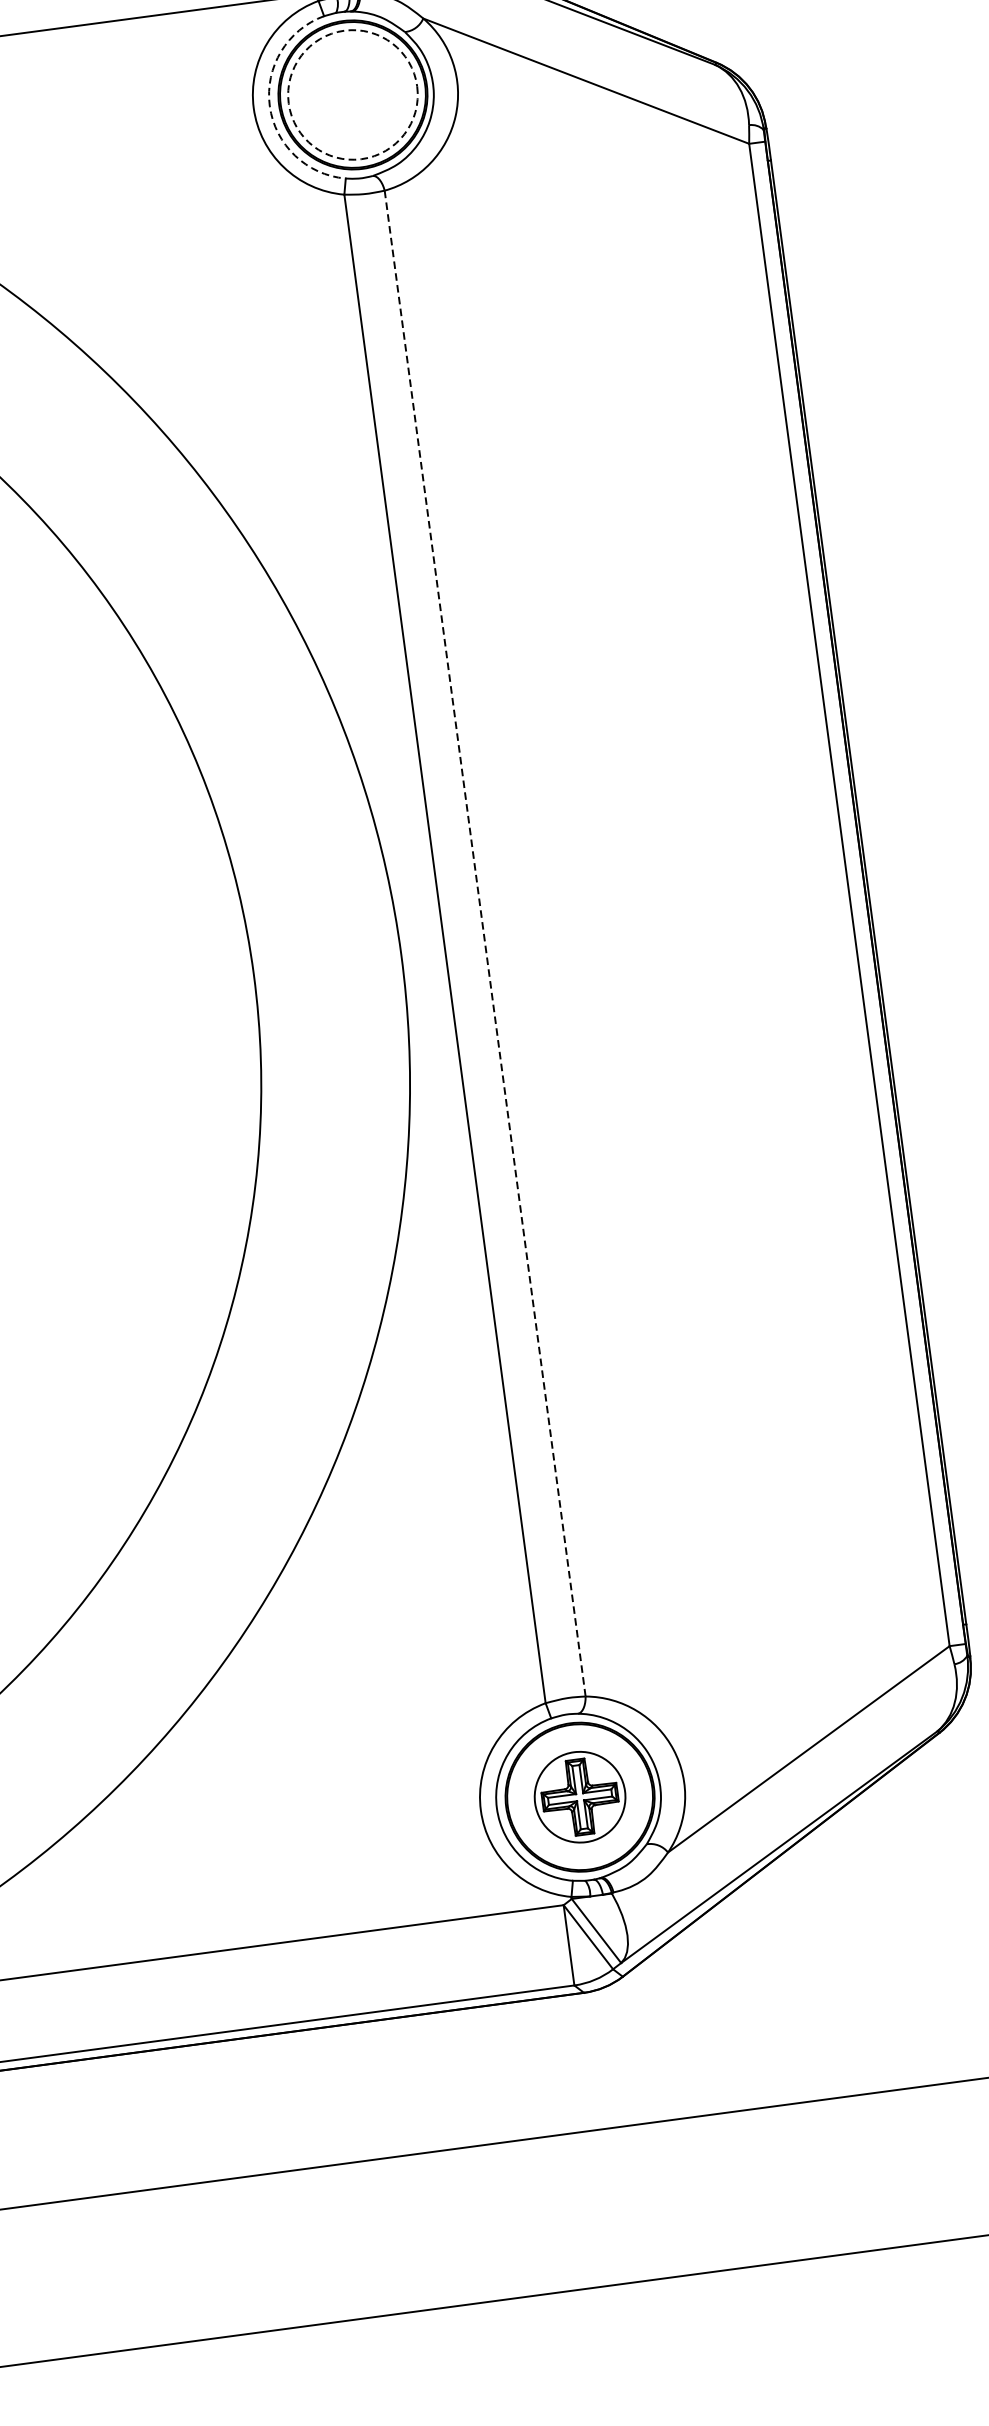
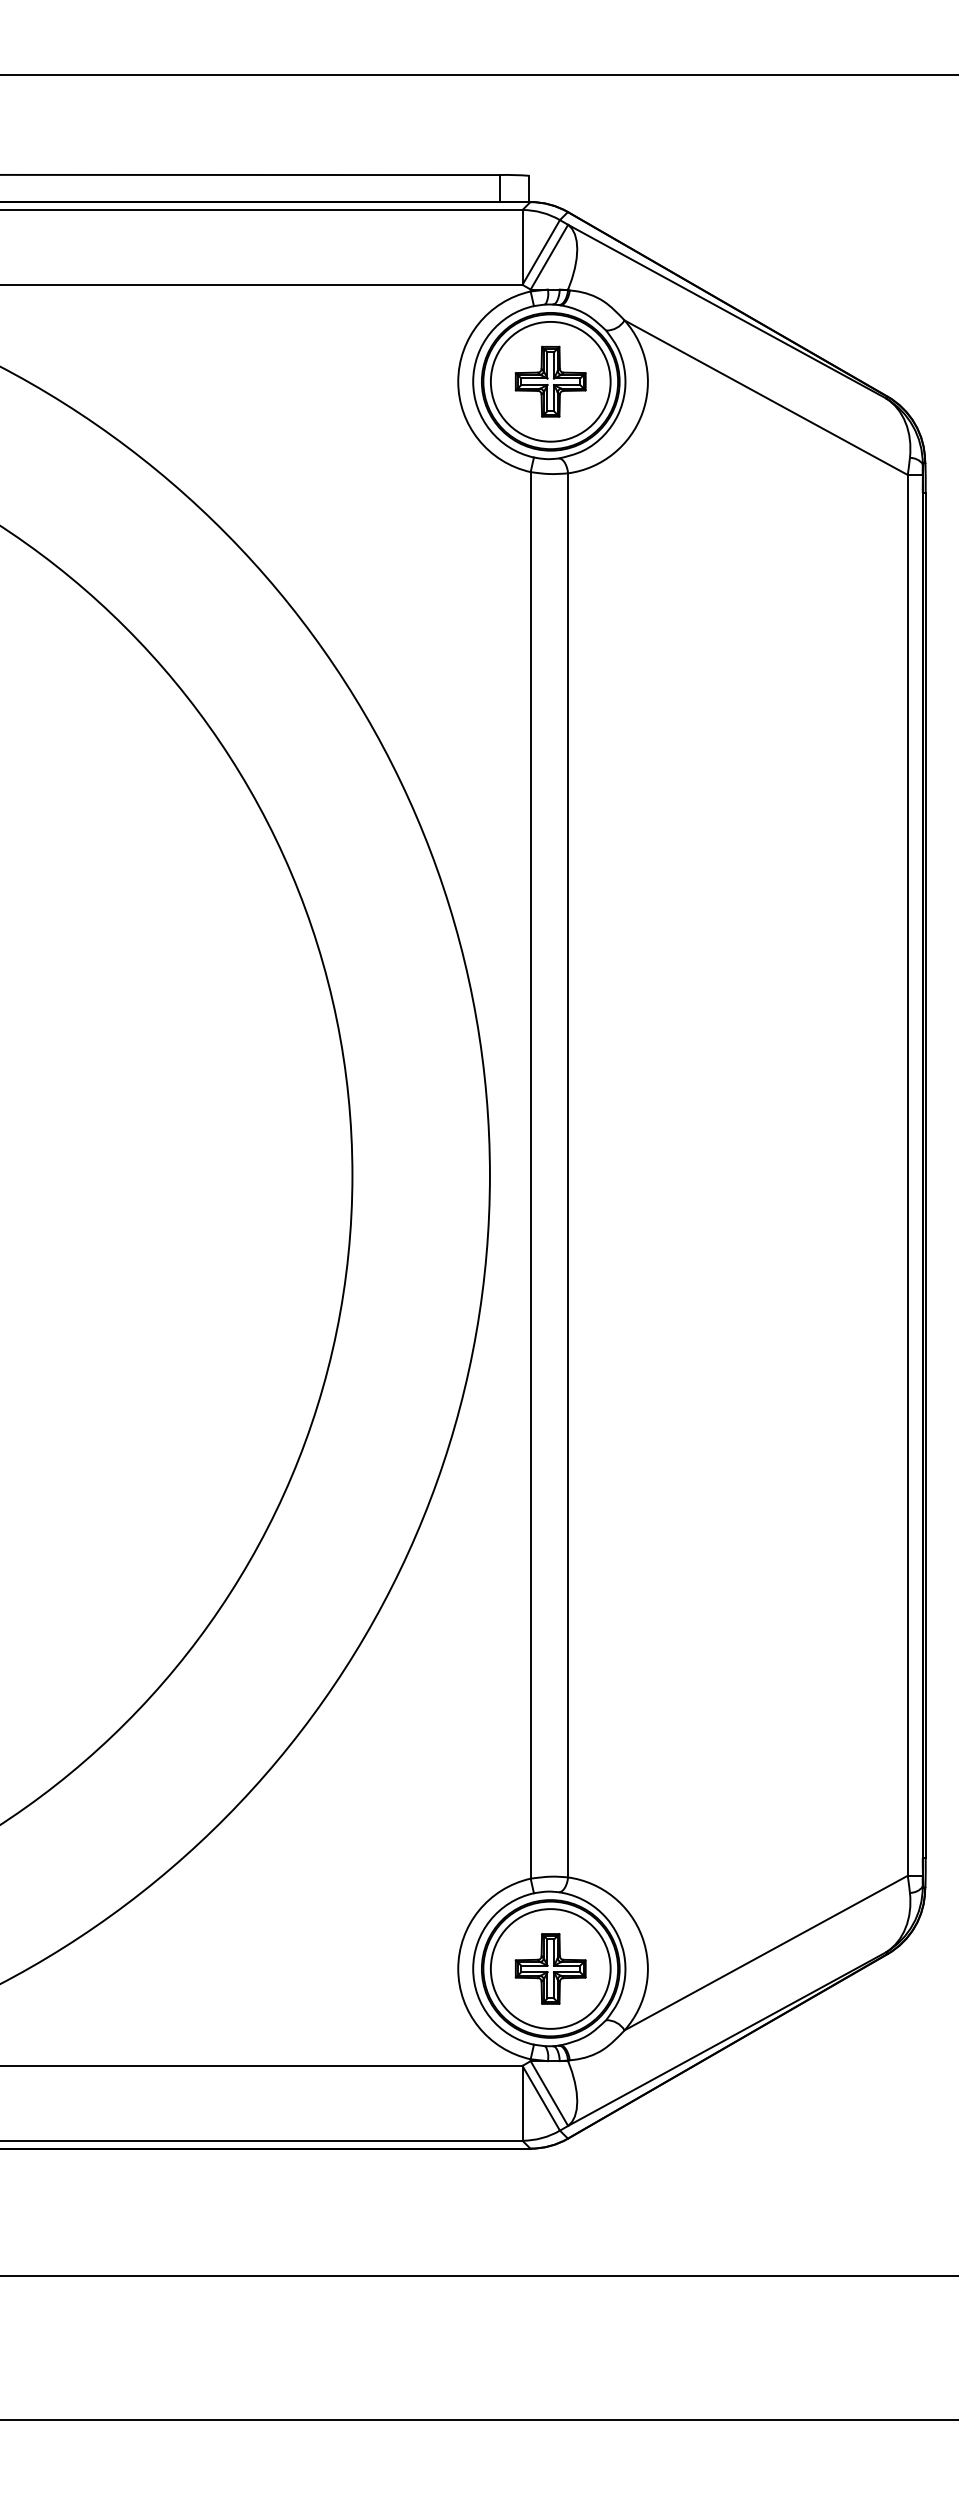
circle: (352, 94) -> (550, 381), dashed -> solid
part: (352, 94) -> (550, 381), added
arc: (270, 105) -> (473, 381), dashed -> solid
line: (485, 943) -> (568, 1175), dashed -> solid
circle: (579, 1796) -> (550, 1968), size x1.43

